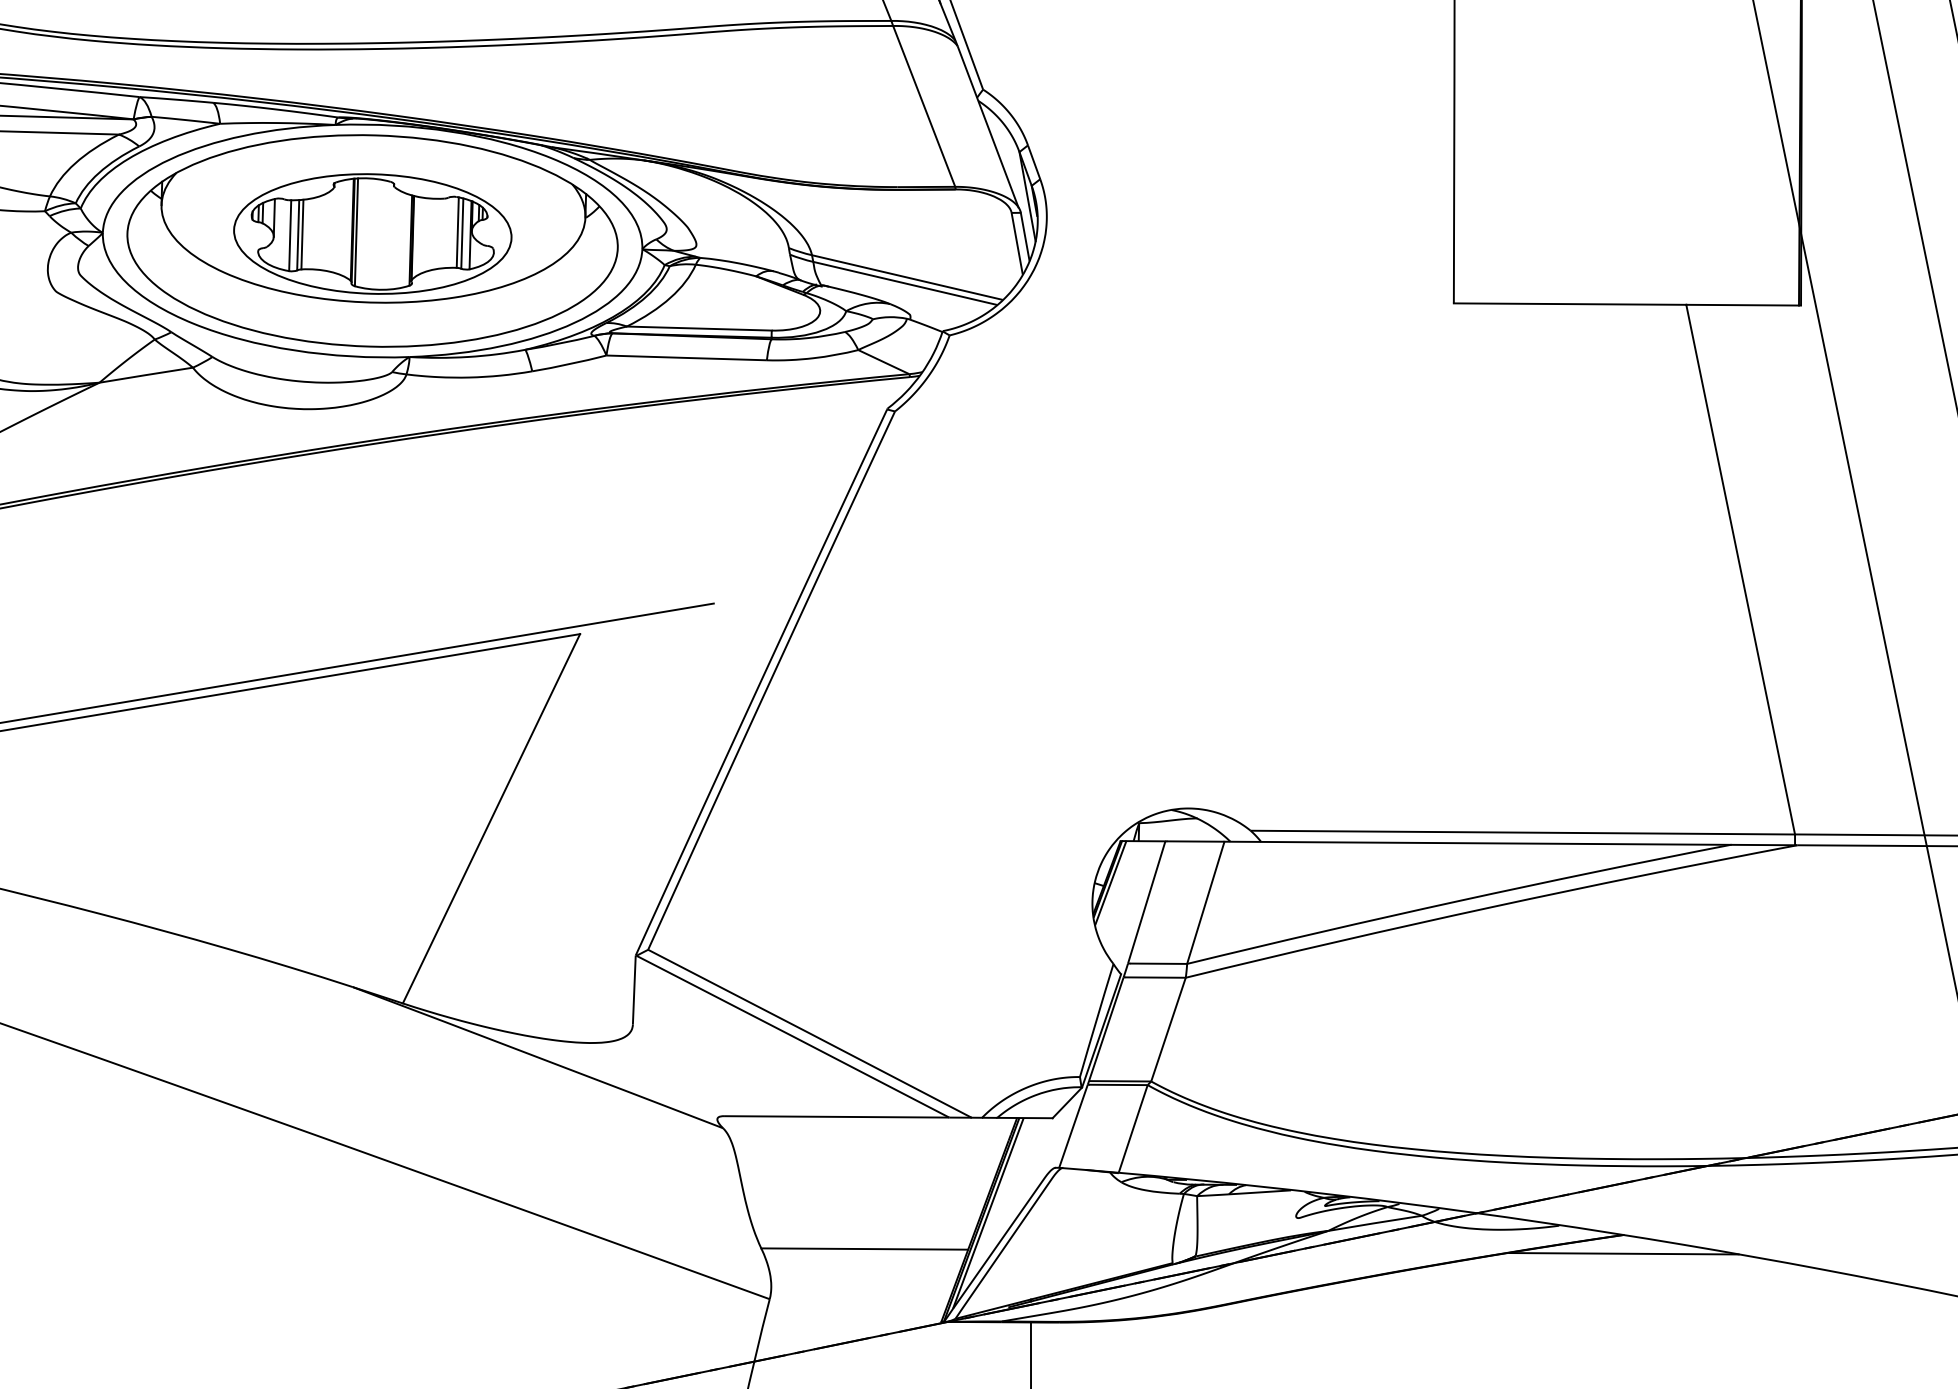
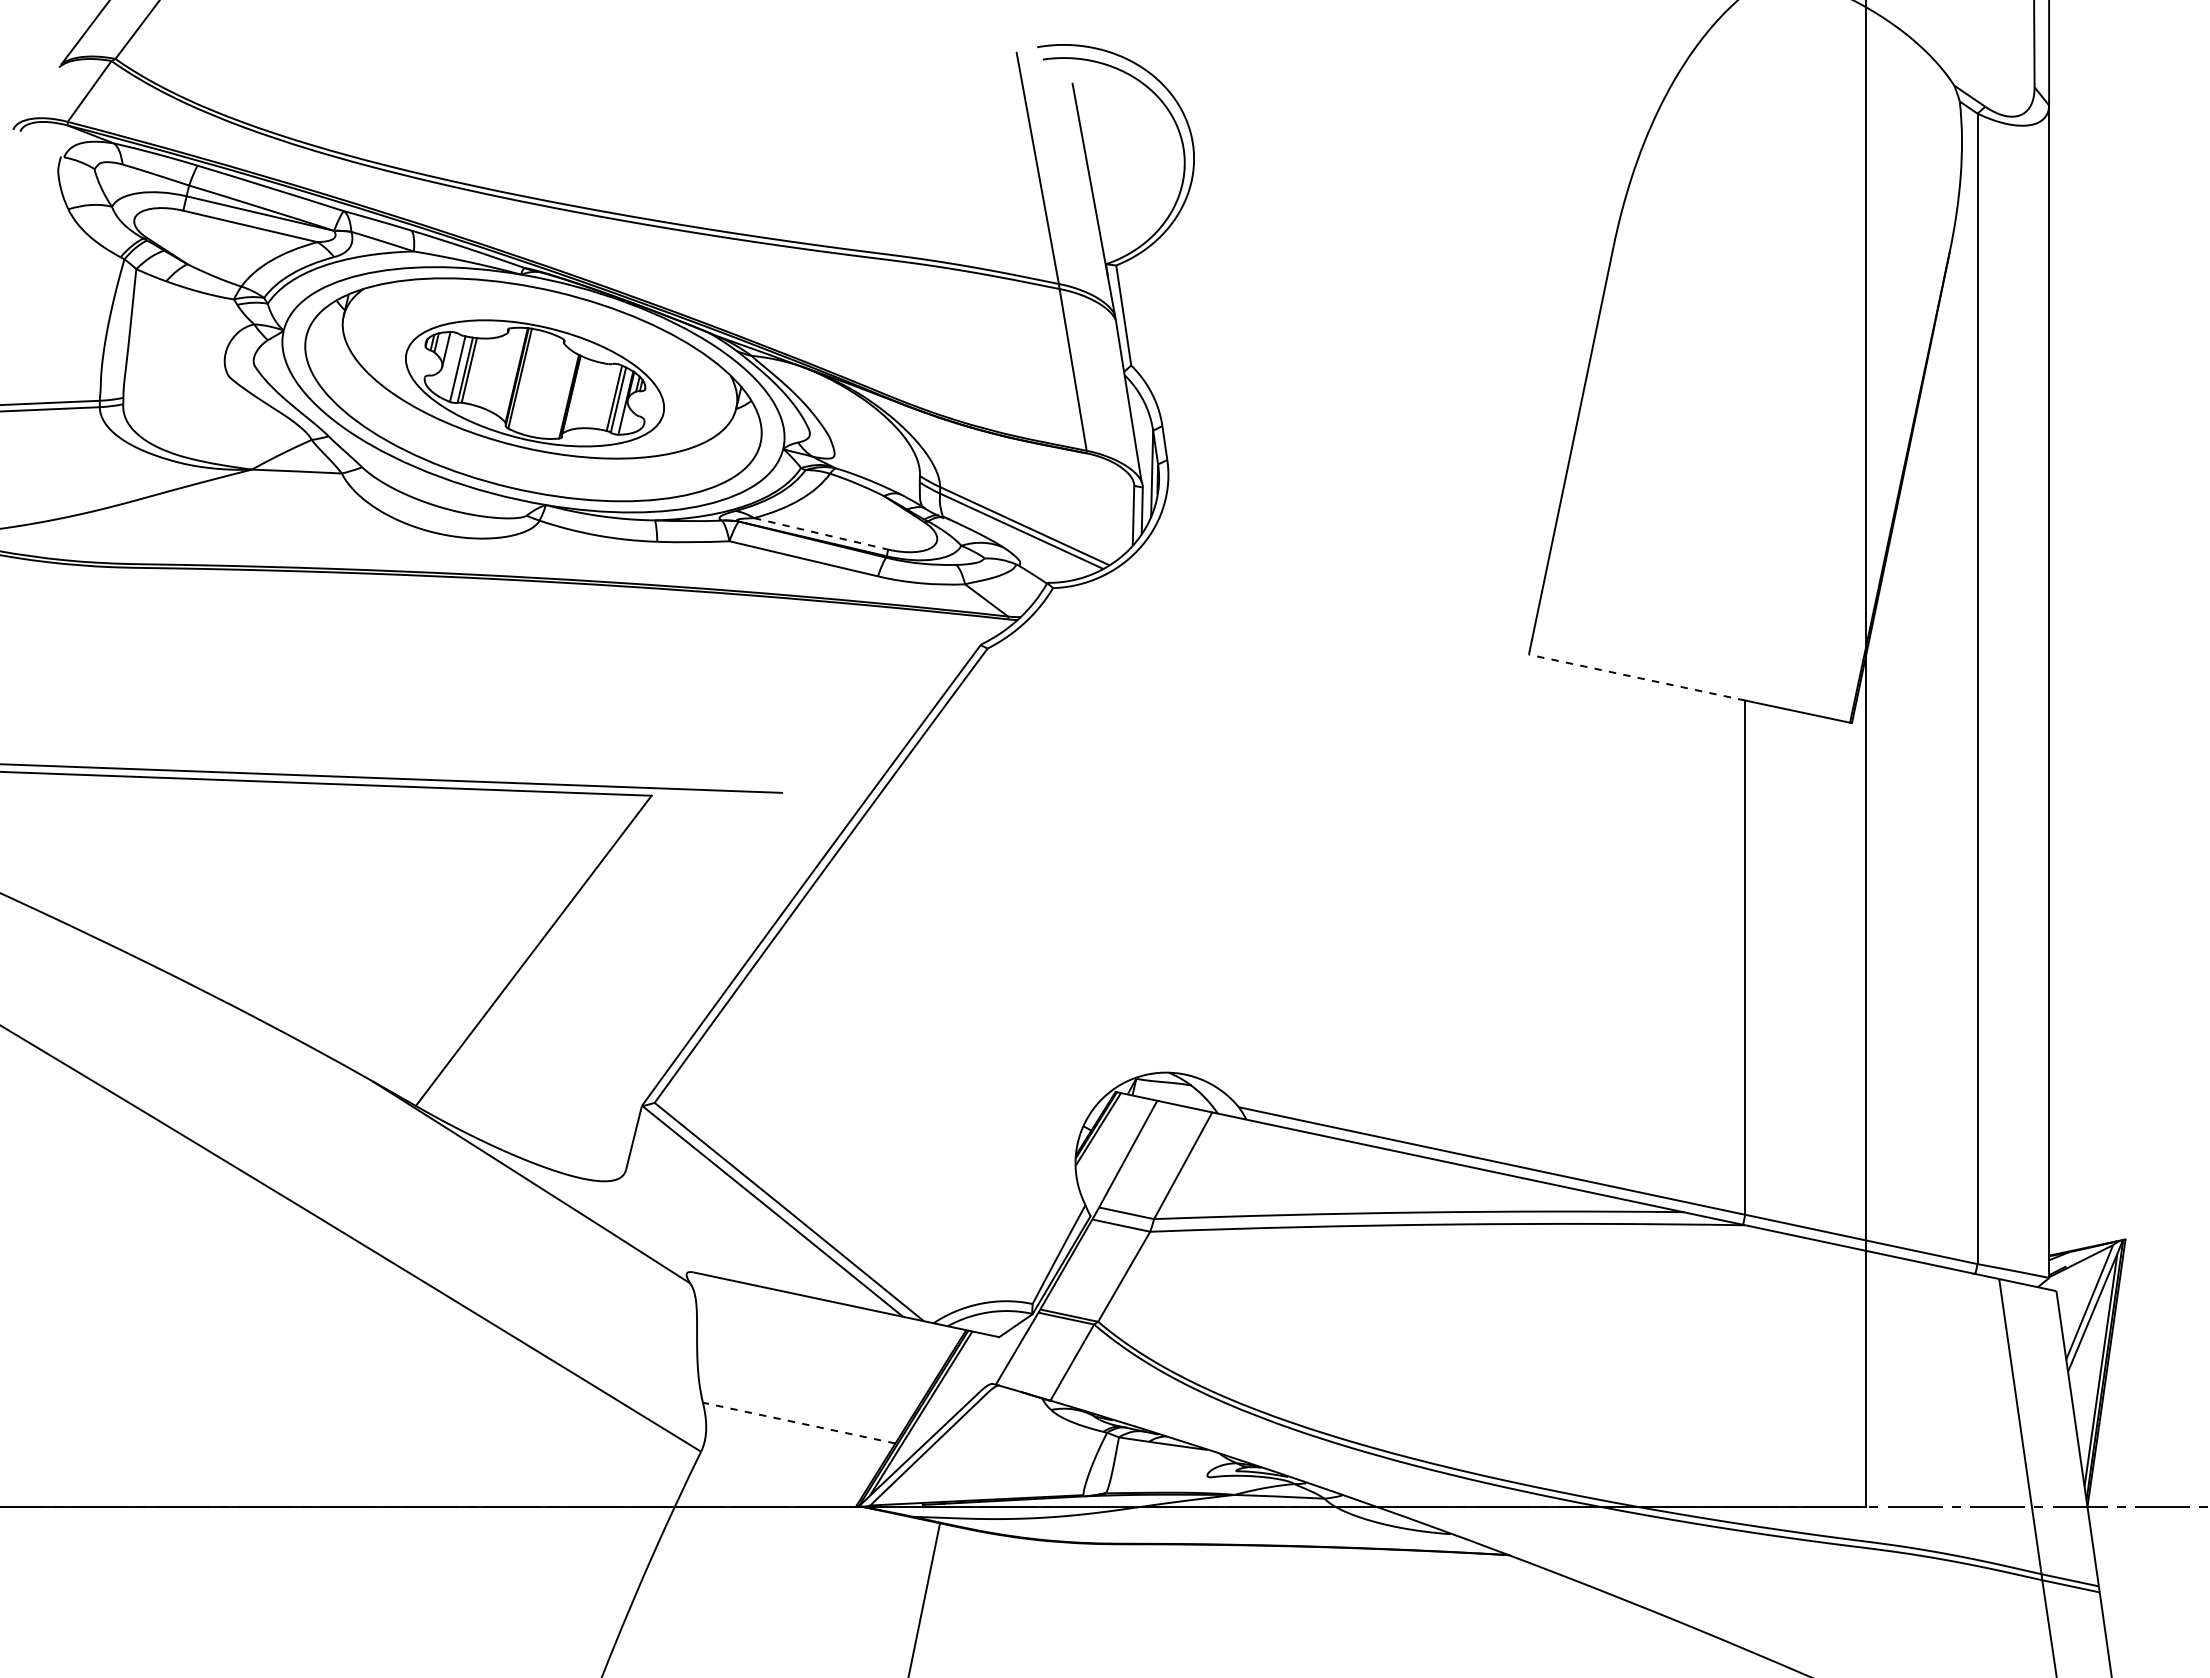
line: (1570, 303) -> (1637, 677), solid -> dashed
line: (699, 328) -> (821, 533), solid -> dashed
line: (864, 1249) -> (798, 1423), solid -> dashed
line: (1623, 1253) -> (1505, 1572), removed

